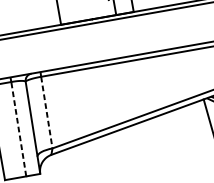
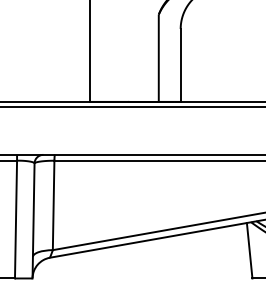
line: (46, 112) -> (53, 205), dashed -> solid
line: (19, 129) -> (16, 219), dashed -> solid

